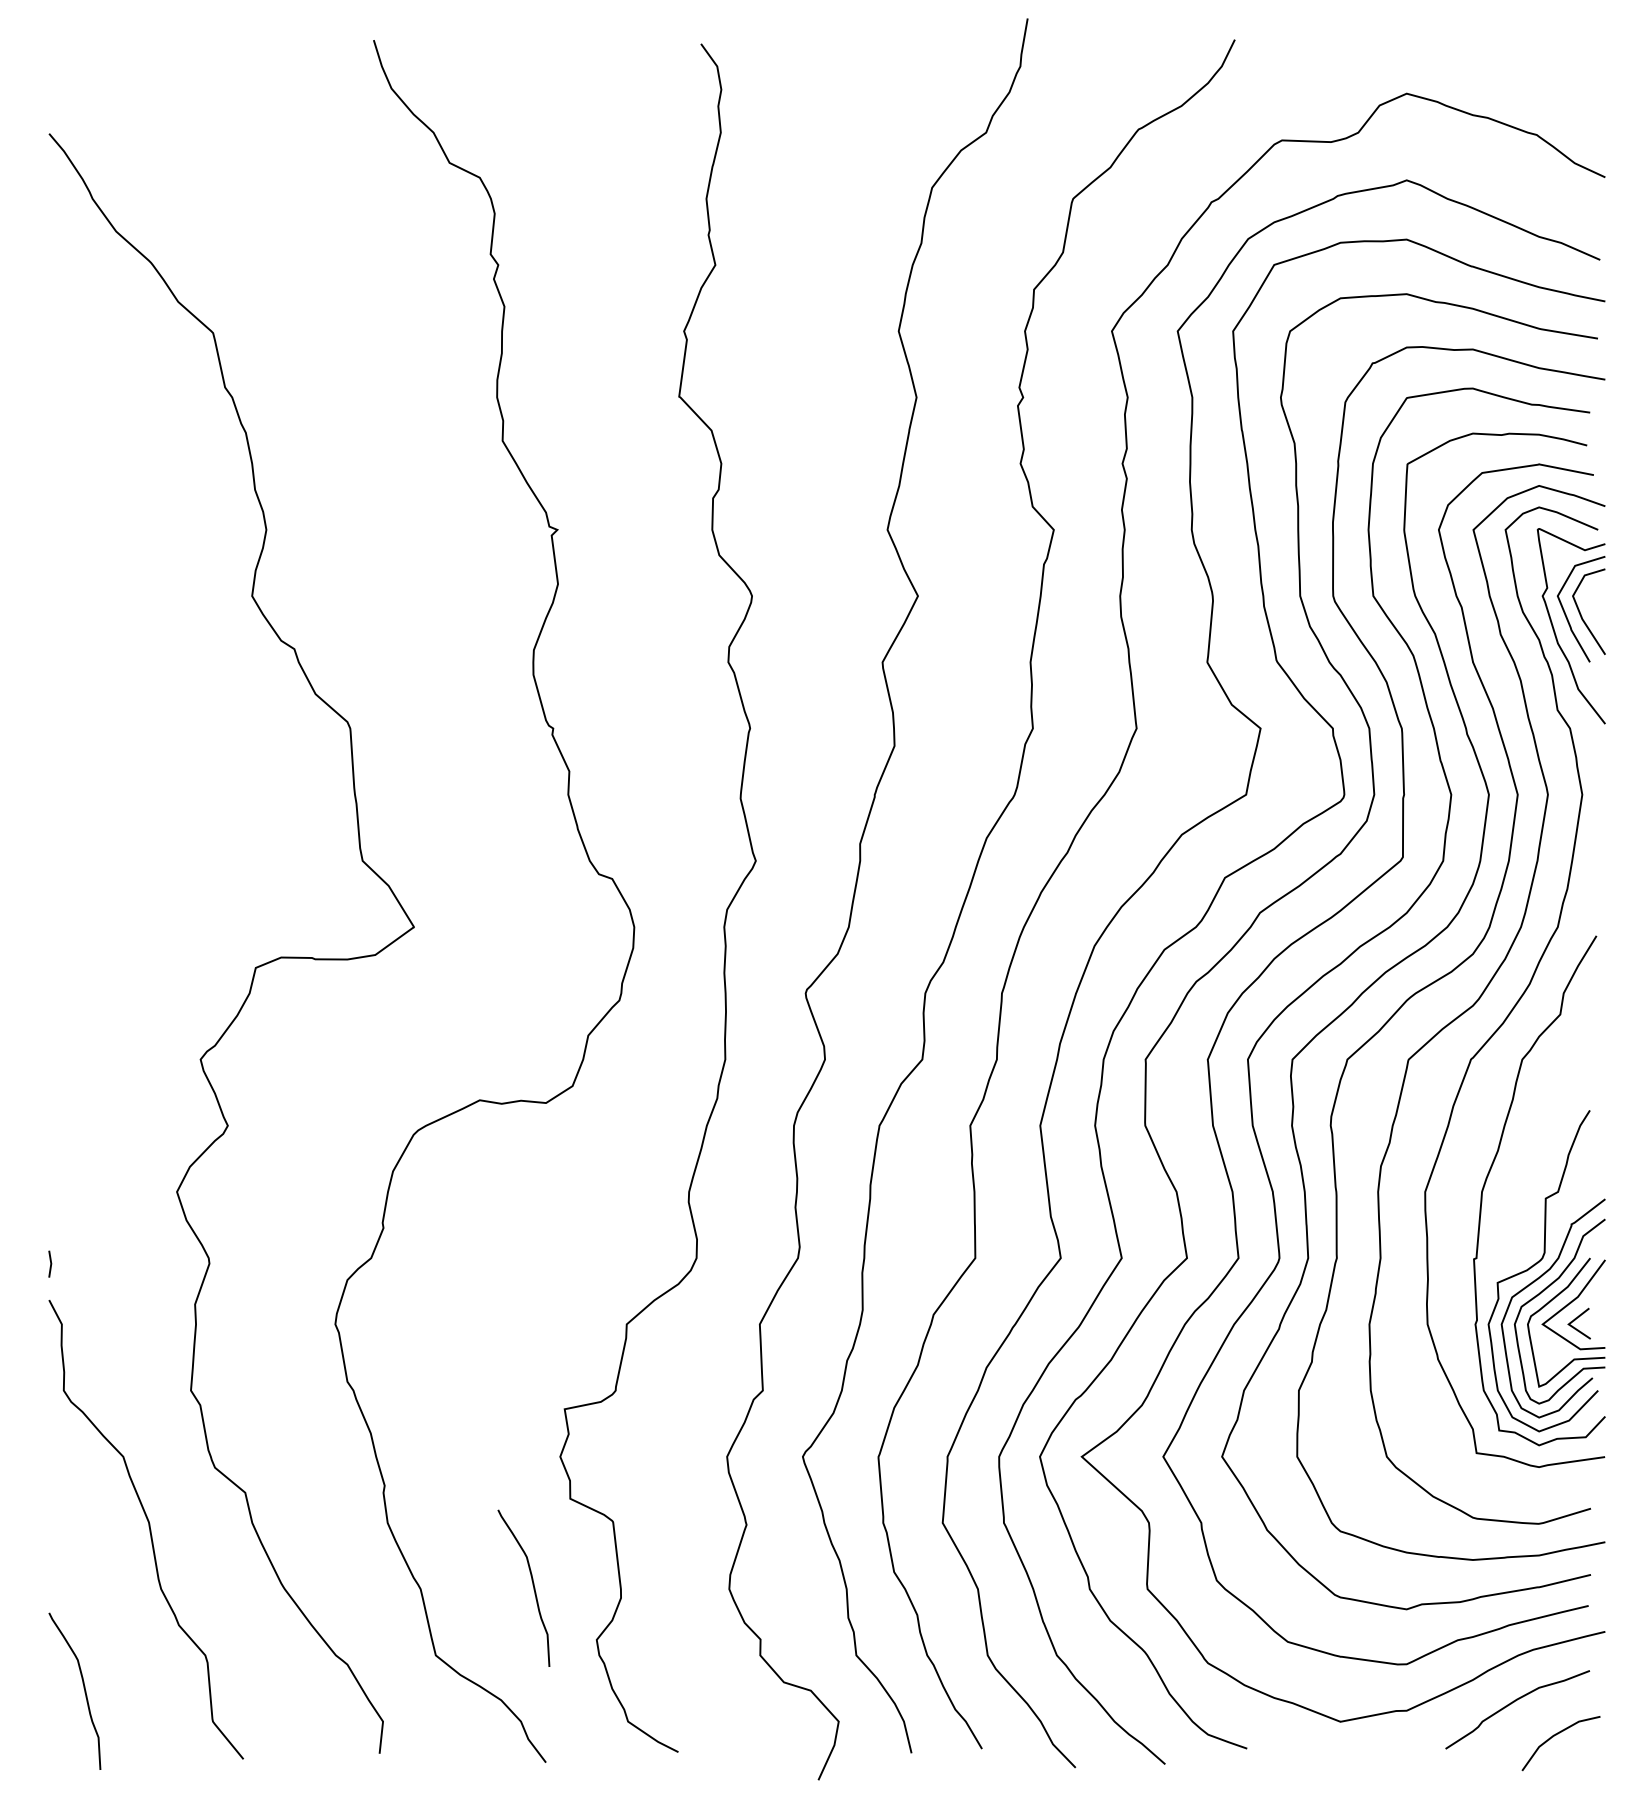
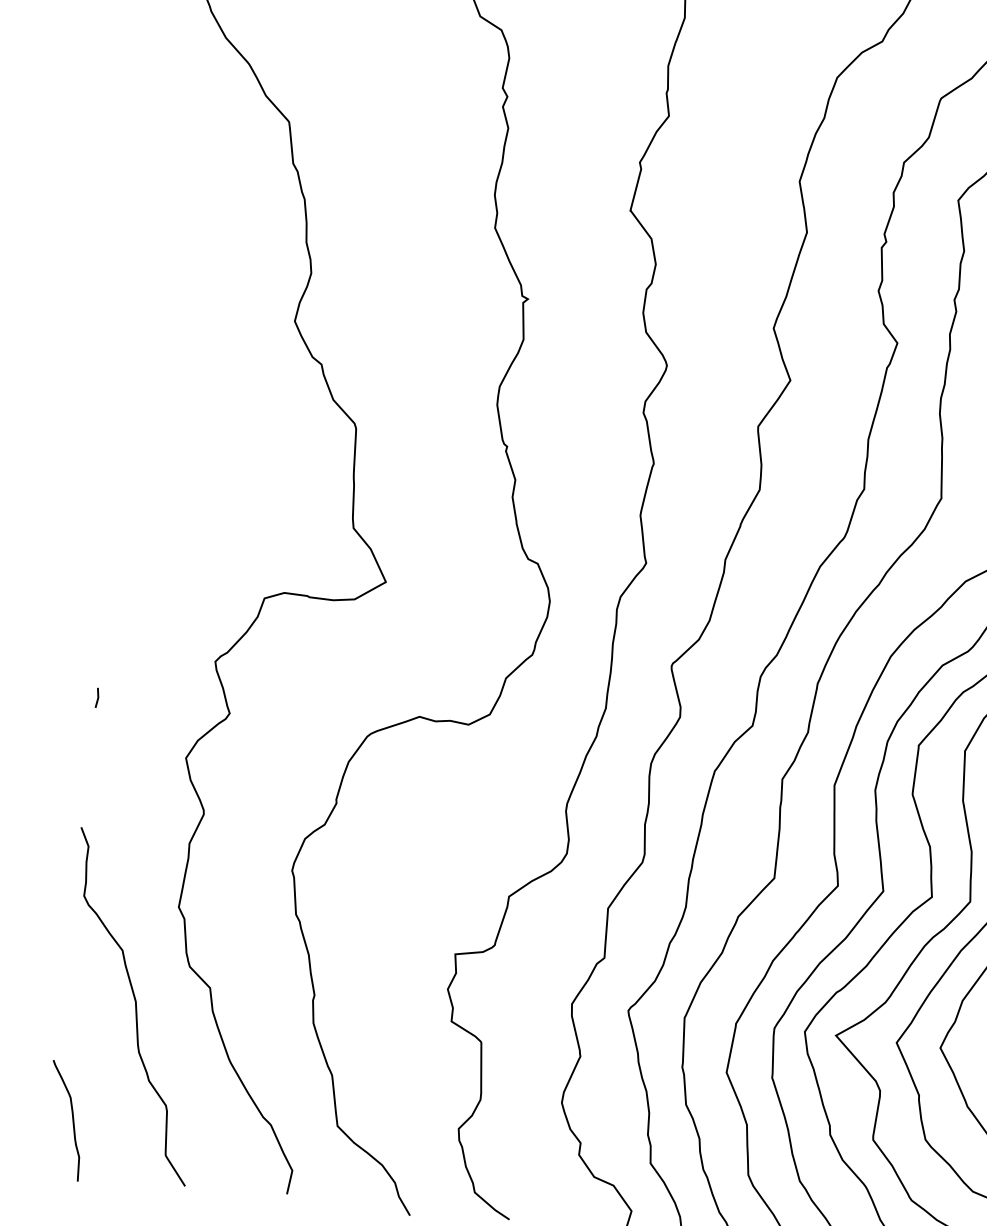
line: (50, 1263) -> (97, 697), moved
curve: (532, 1585) -> (415, 1082), removed

